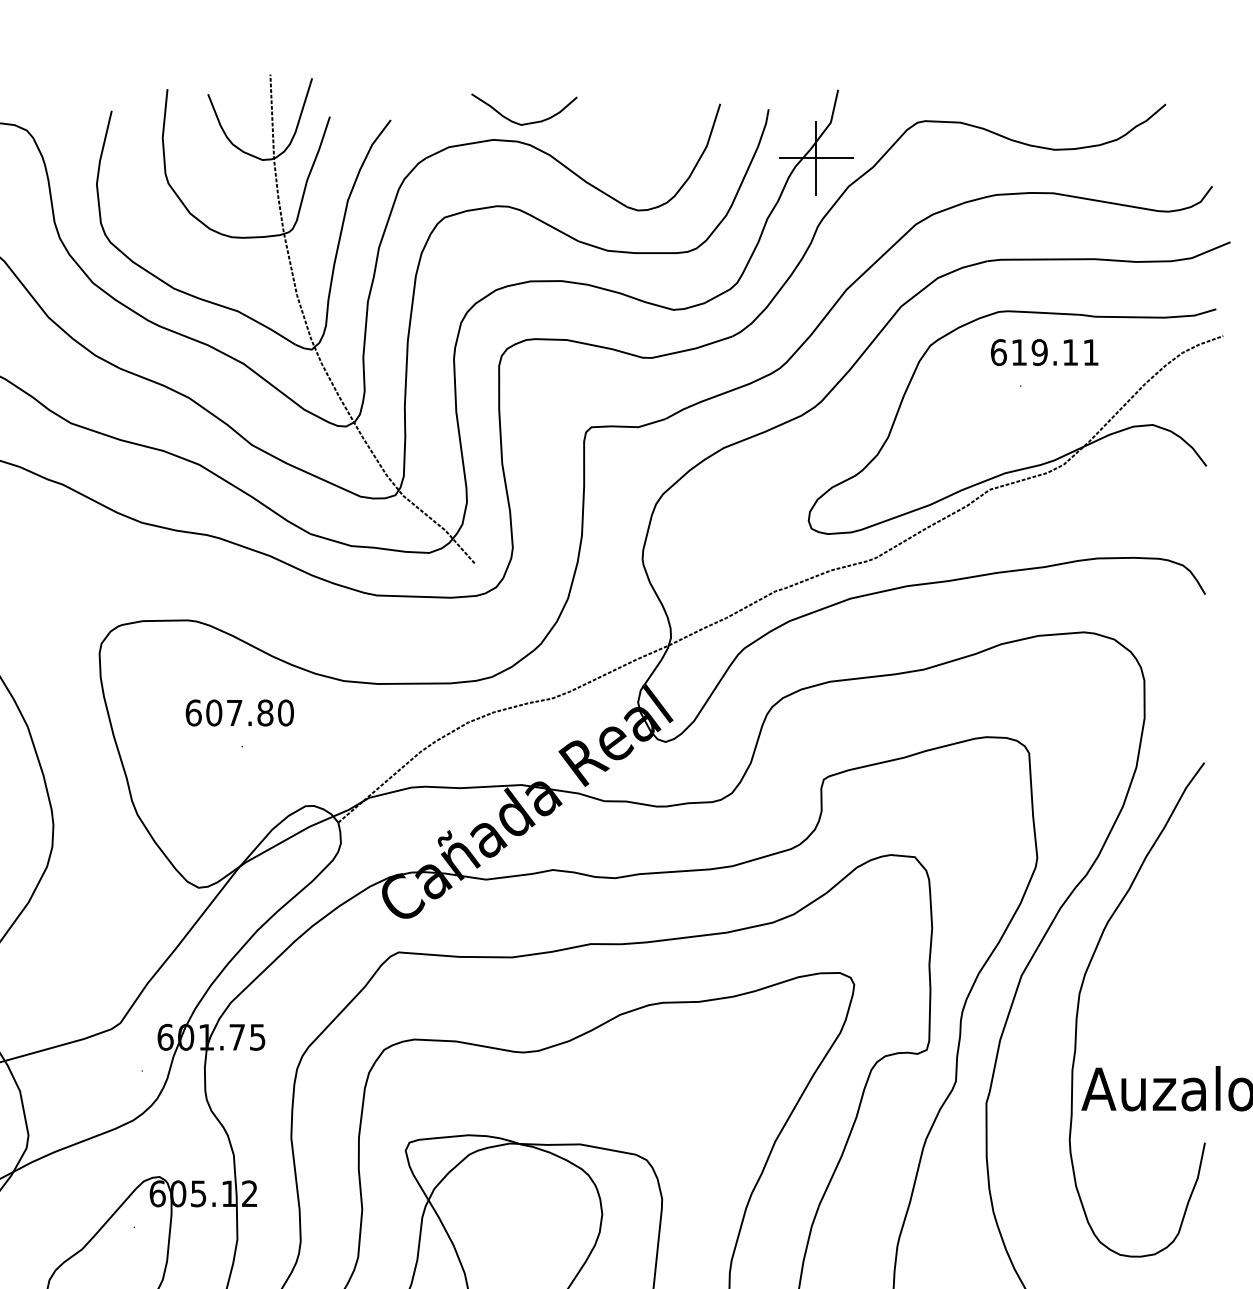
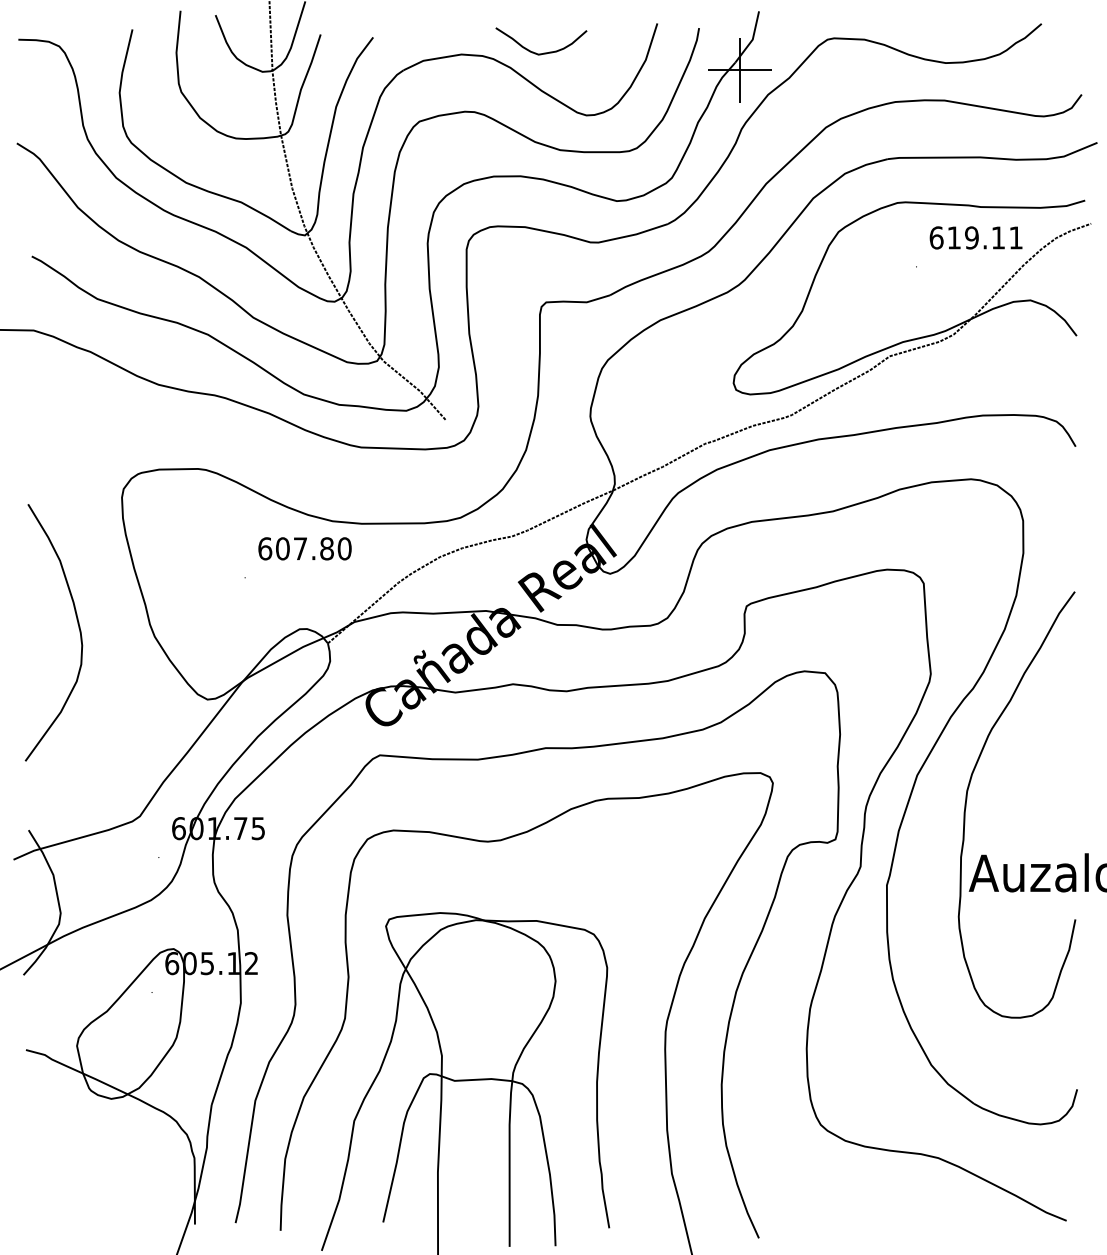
curve: (526, 122) -> (543, 52), moved
text: (1043, 352) -> (975, 237), moved
text: (239, 712) -> (304, 548), moved

